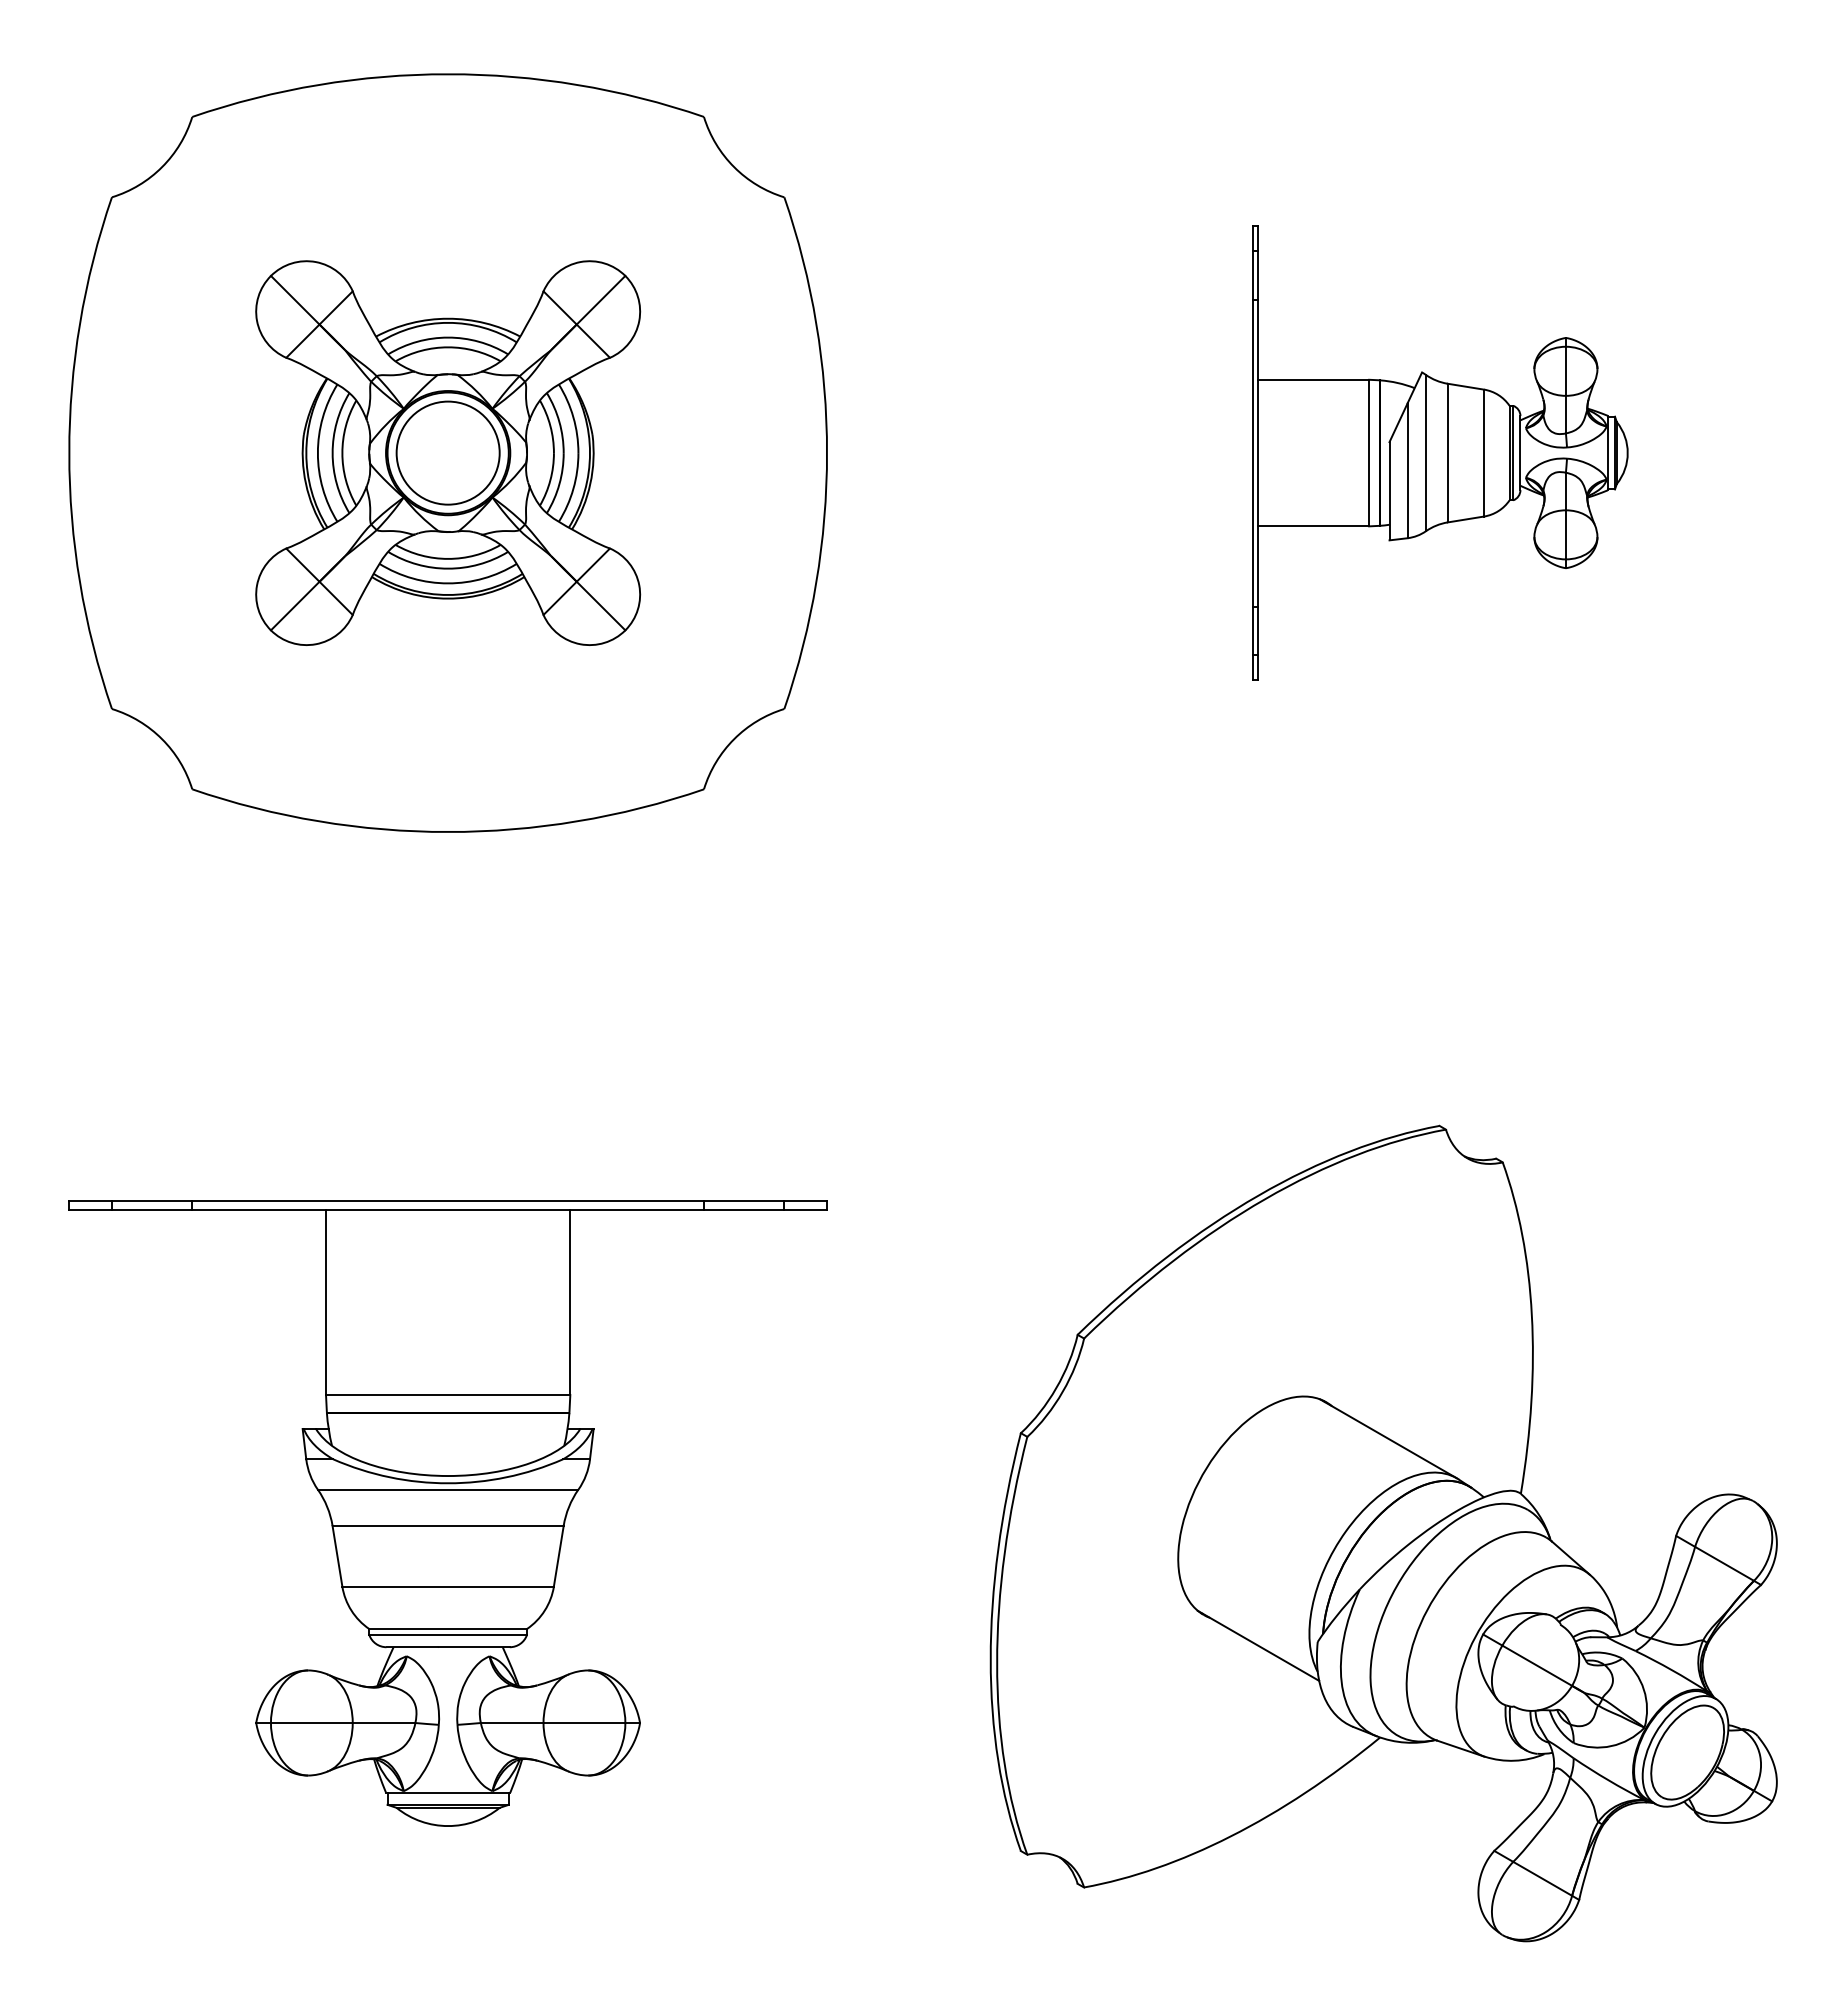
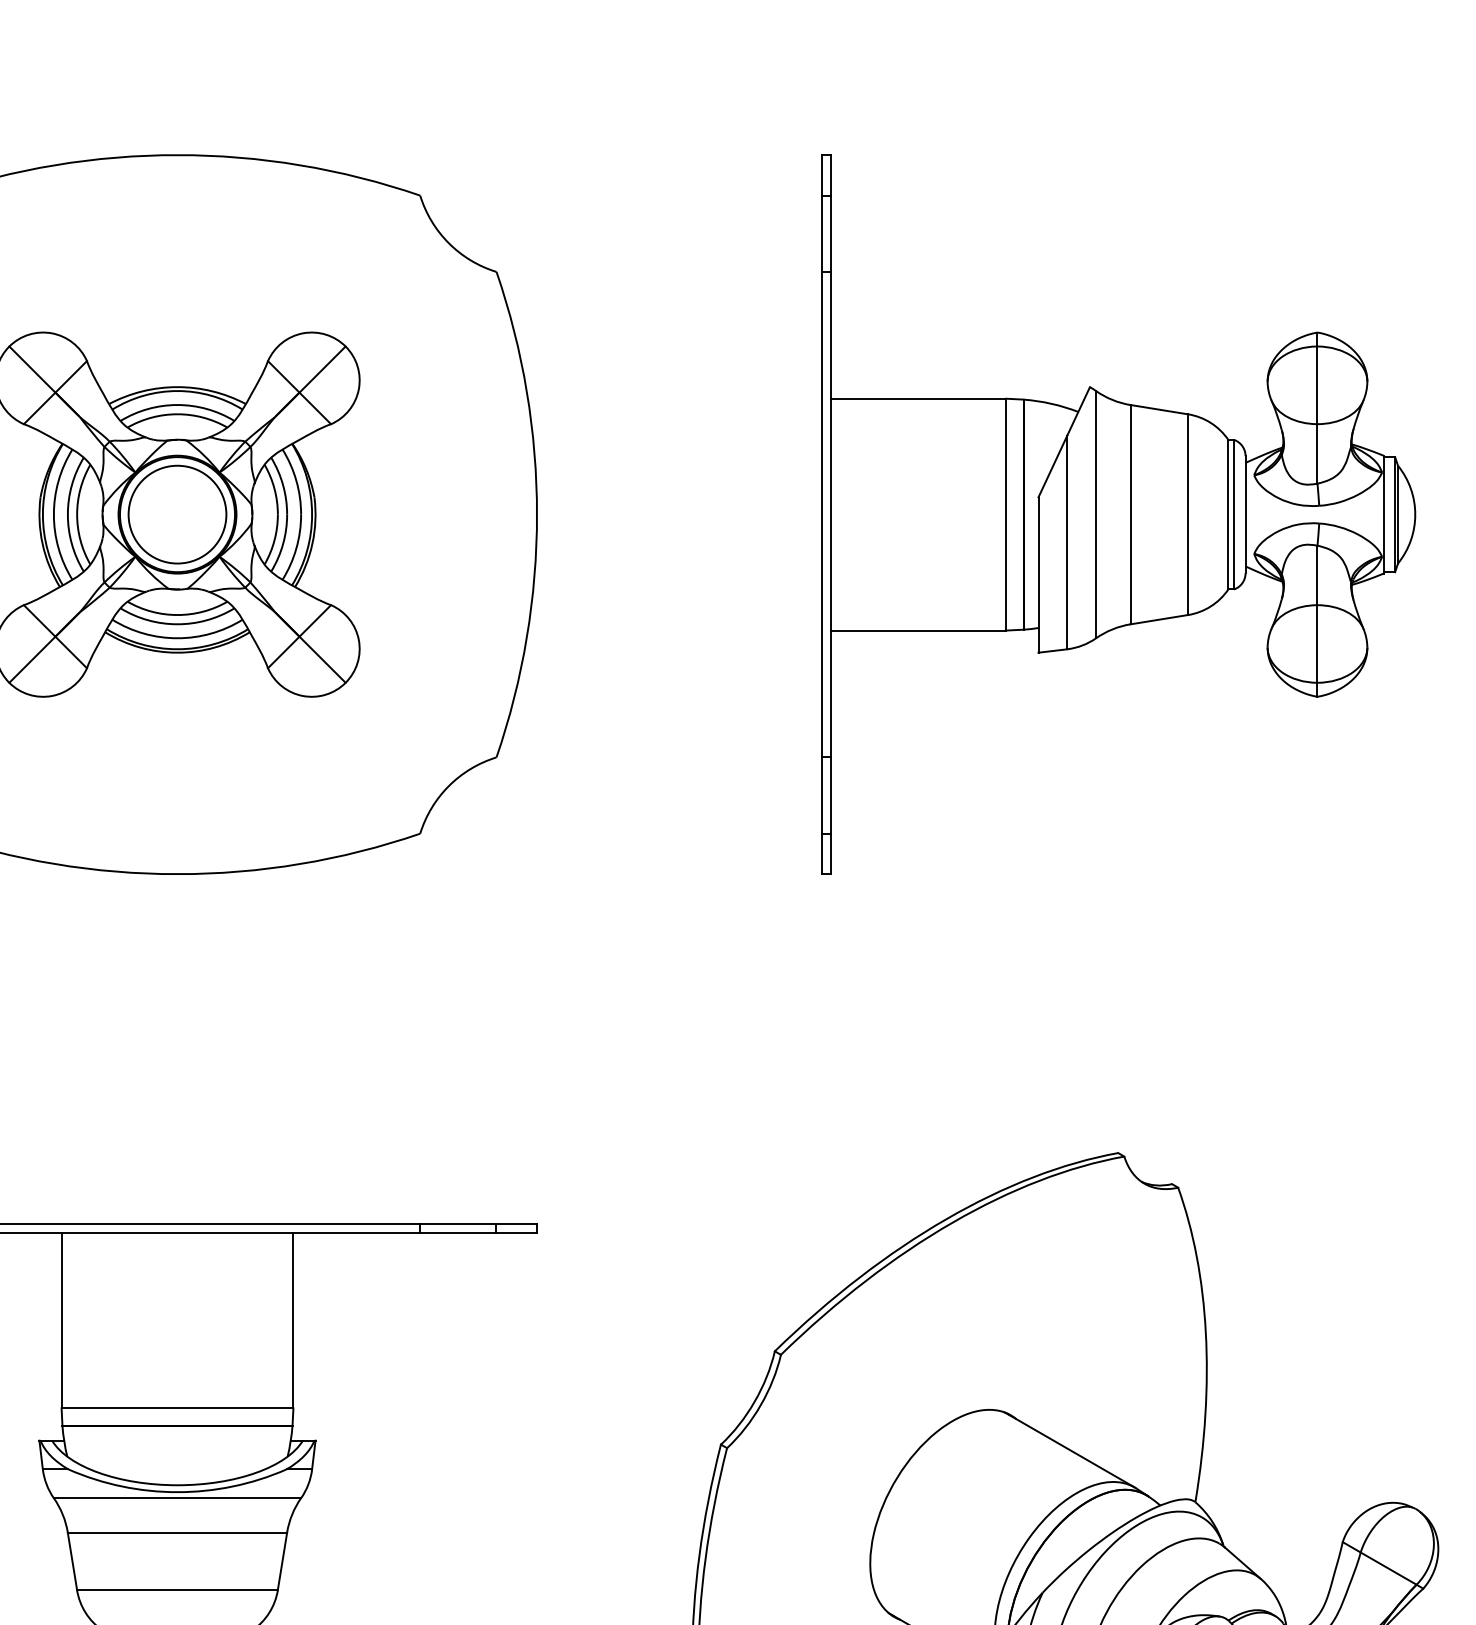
part: (1440, 452) -> (1119, 514), size x1.67

